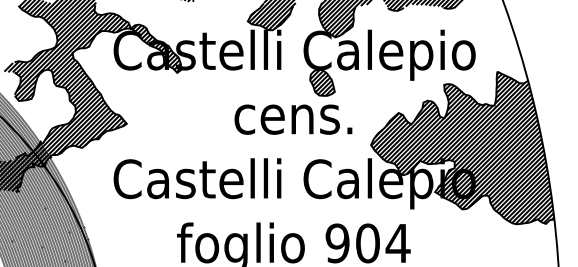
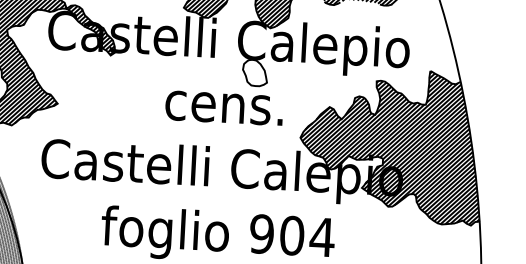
hatch: (322, 82) -> (255, 72), removed

